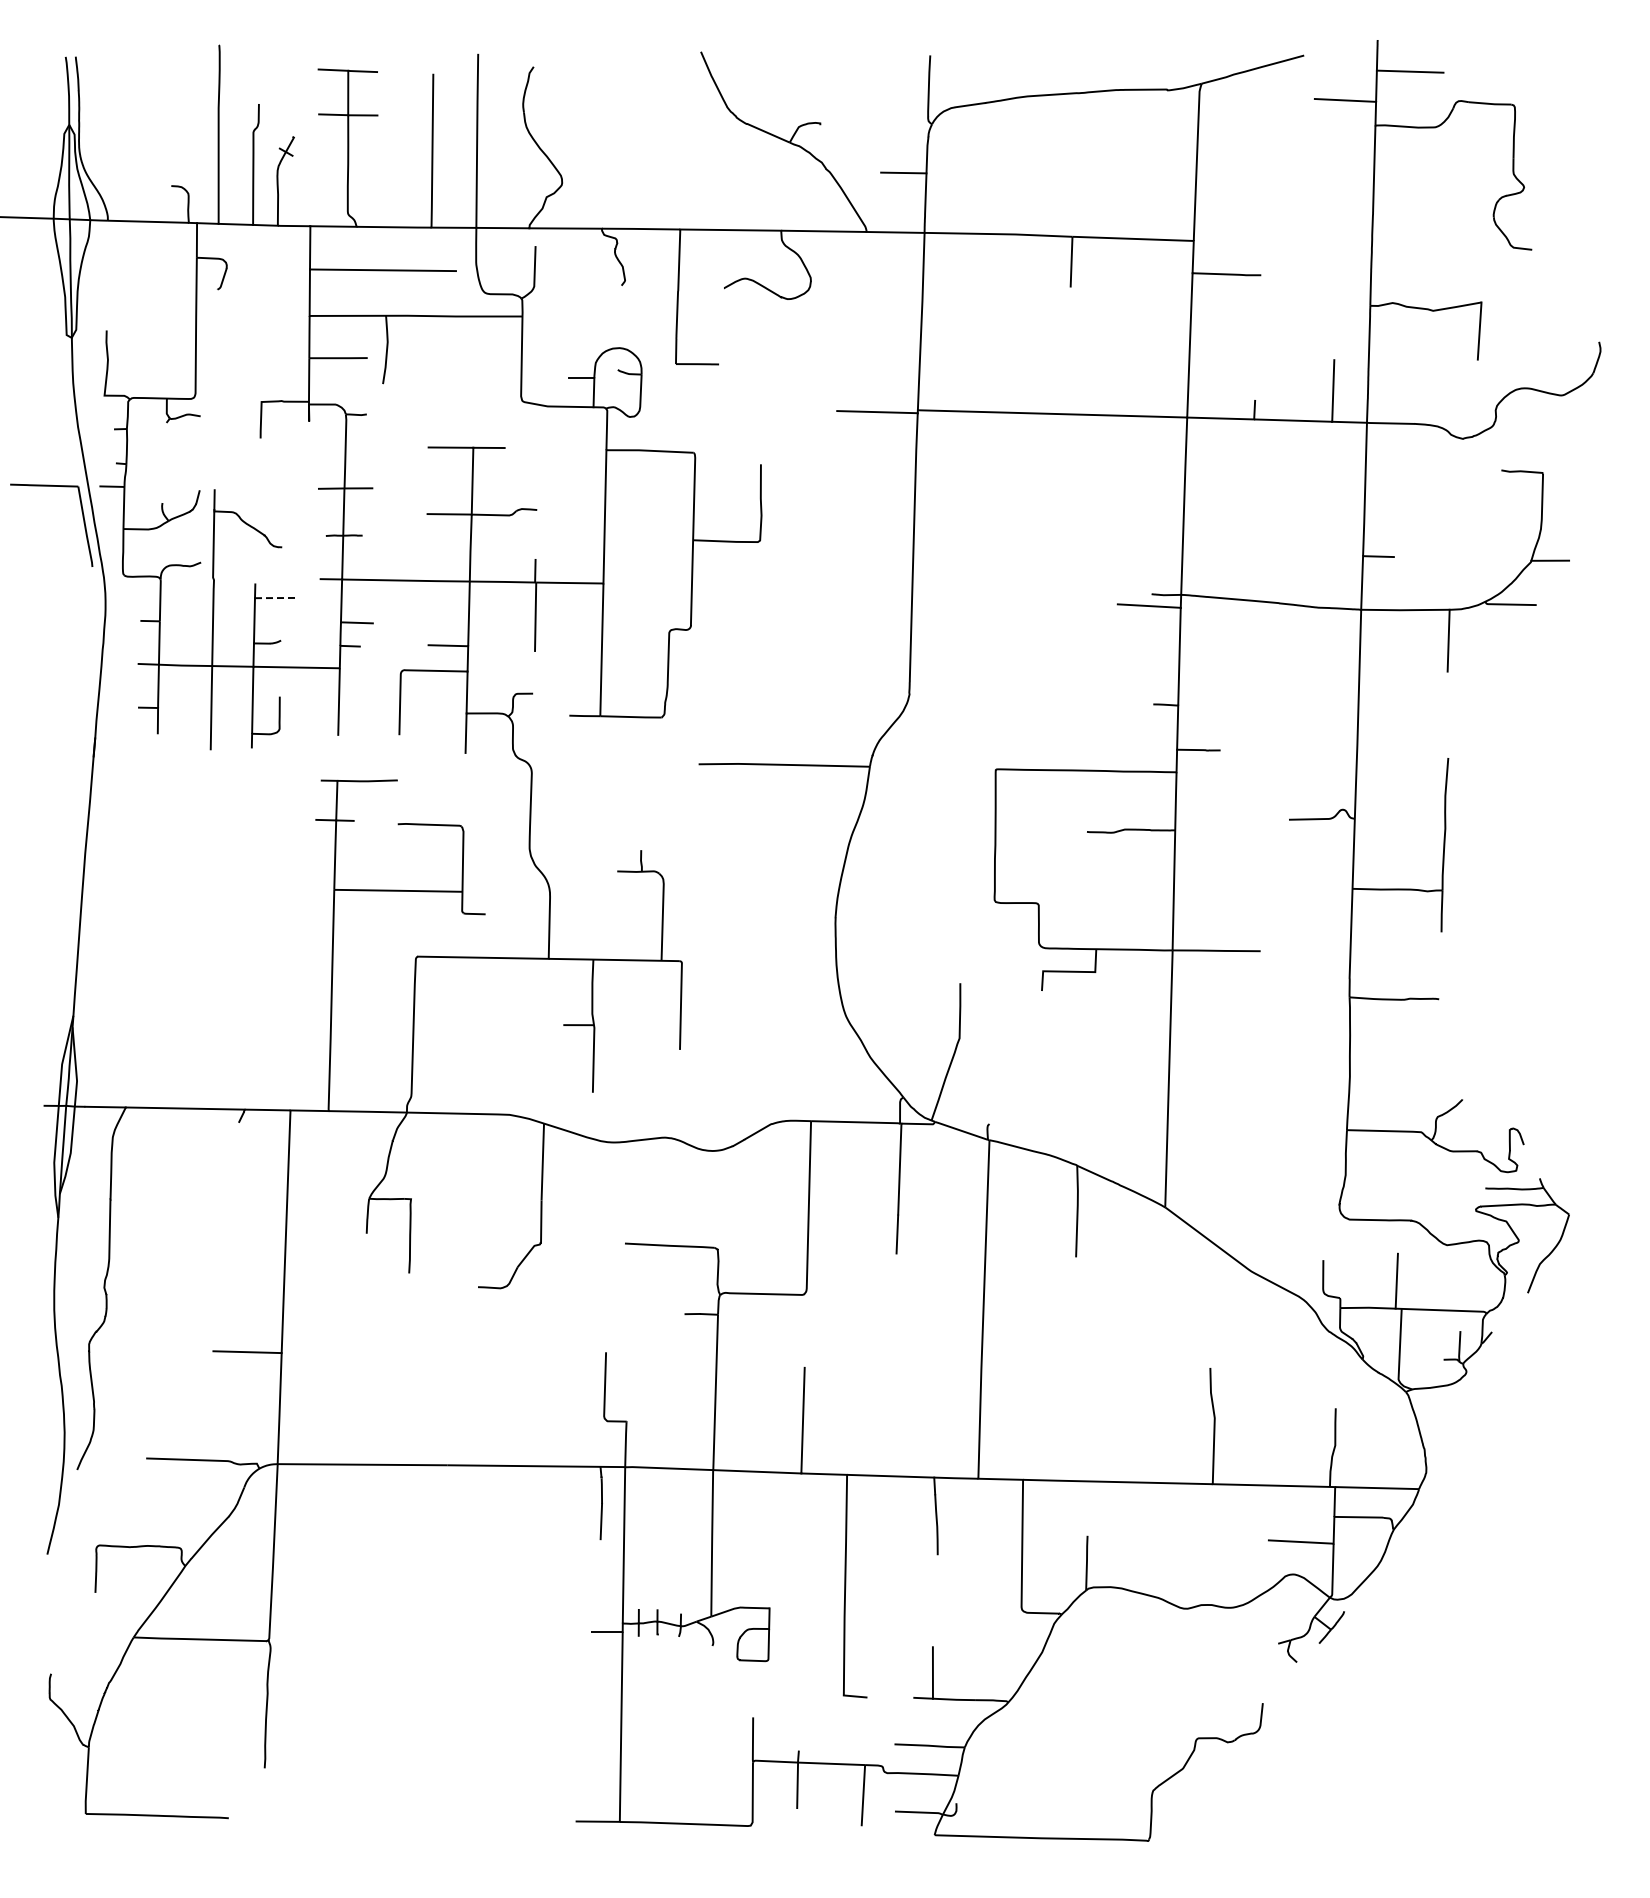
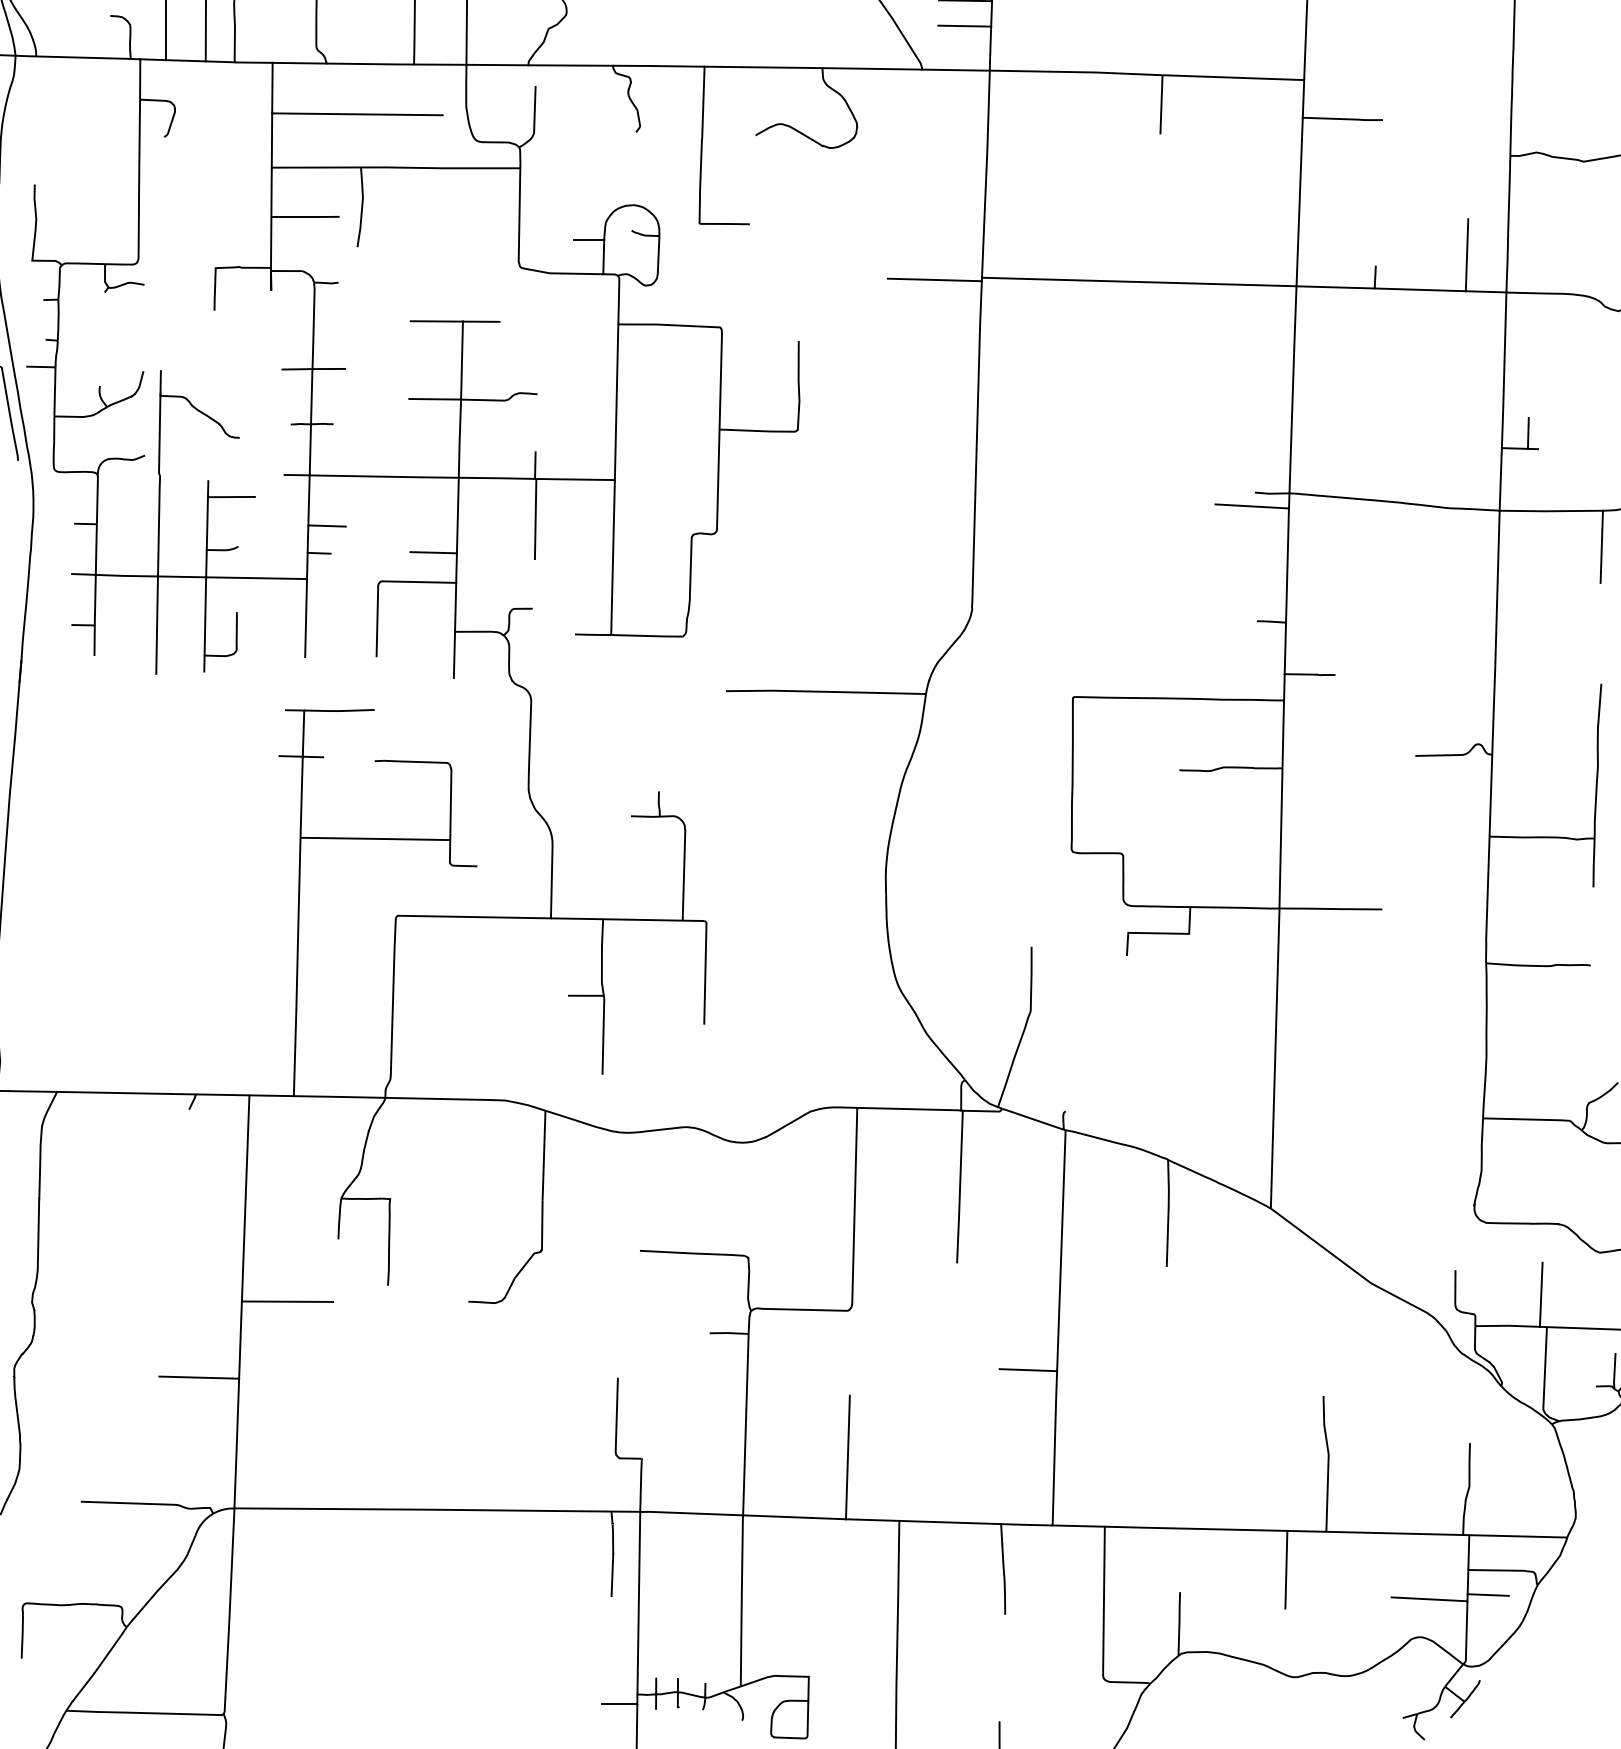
line: (902, 194) -> (964, 25), added
line: (1385, 543) -> (1528, 433), added
line: (275, 598) -> (231, 497), dashed -> solid
line: (323, 1286) -> (287, 1300), added
line: (957, 1345) -> (1028, 1369), added
line: (1178, 1516) -> (1286, 1569), added
line: (1351, 1538) -> (1488, 1595), added

